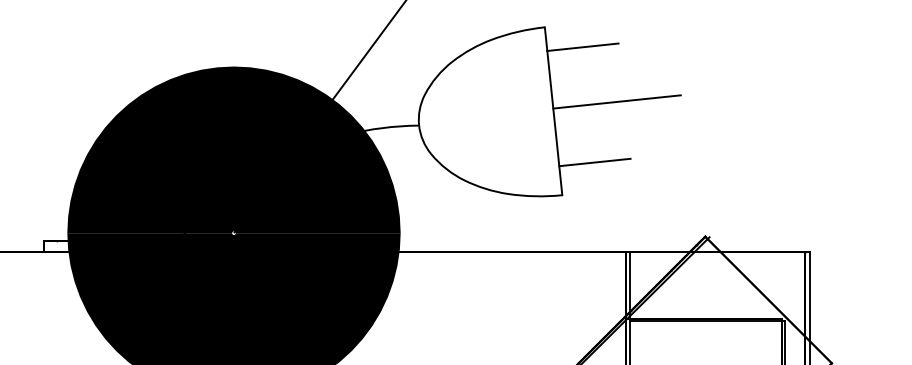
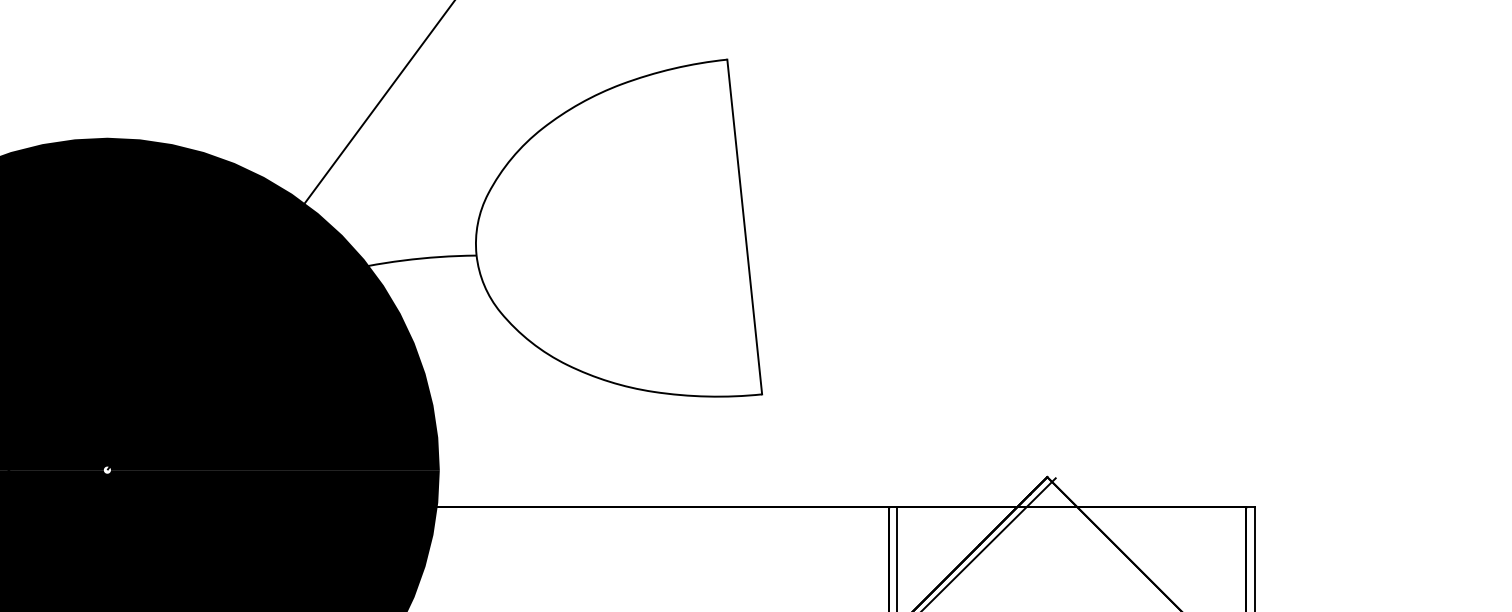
line: (582, 47) -> (802, 99), removed
line: (616, 101) -> (870, 207), removed
line: (594, 162) -> (826, 329), removed

